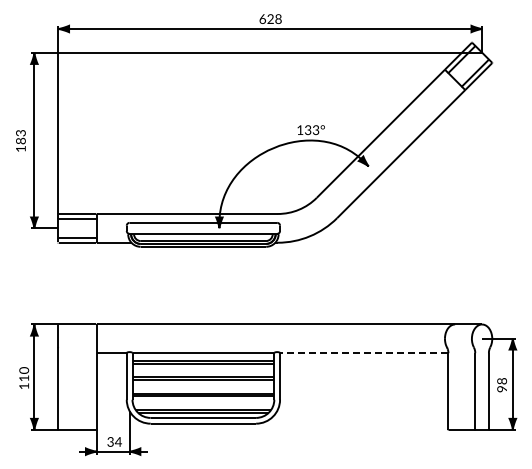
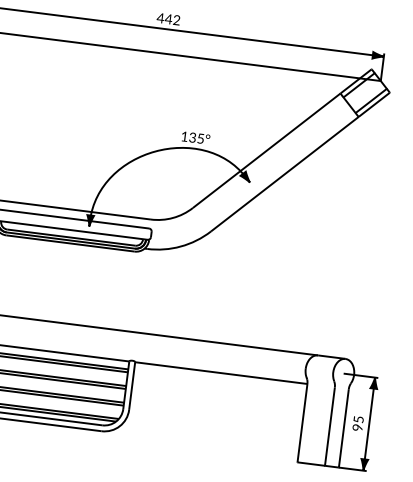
text: (270, 18) -> (168, 18), 628 -> 442
text: (315, 129) -> (200, 137), 133° -> 135°
line: (363, 353) -> (220, 373), dashed -> solid
text: (501, 381) -> (358, 419), 98 -> 95

